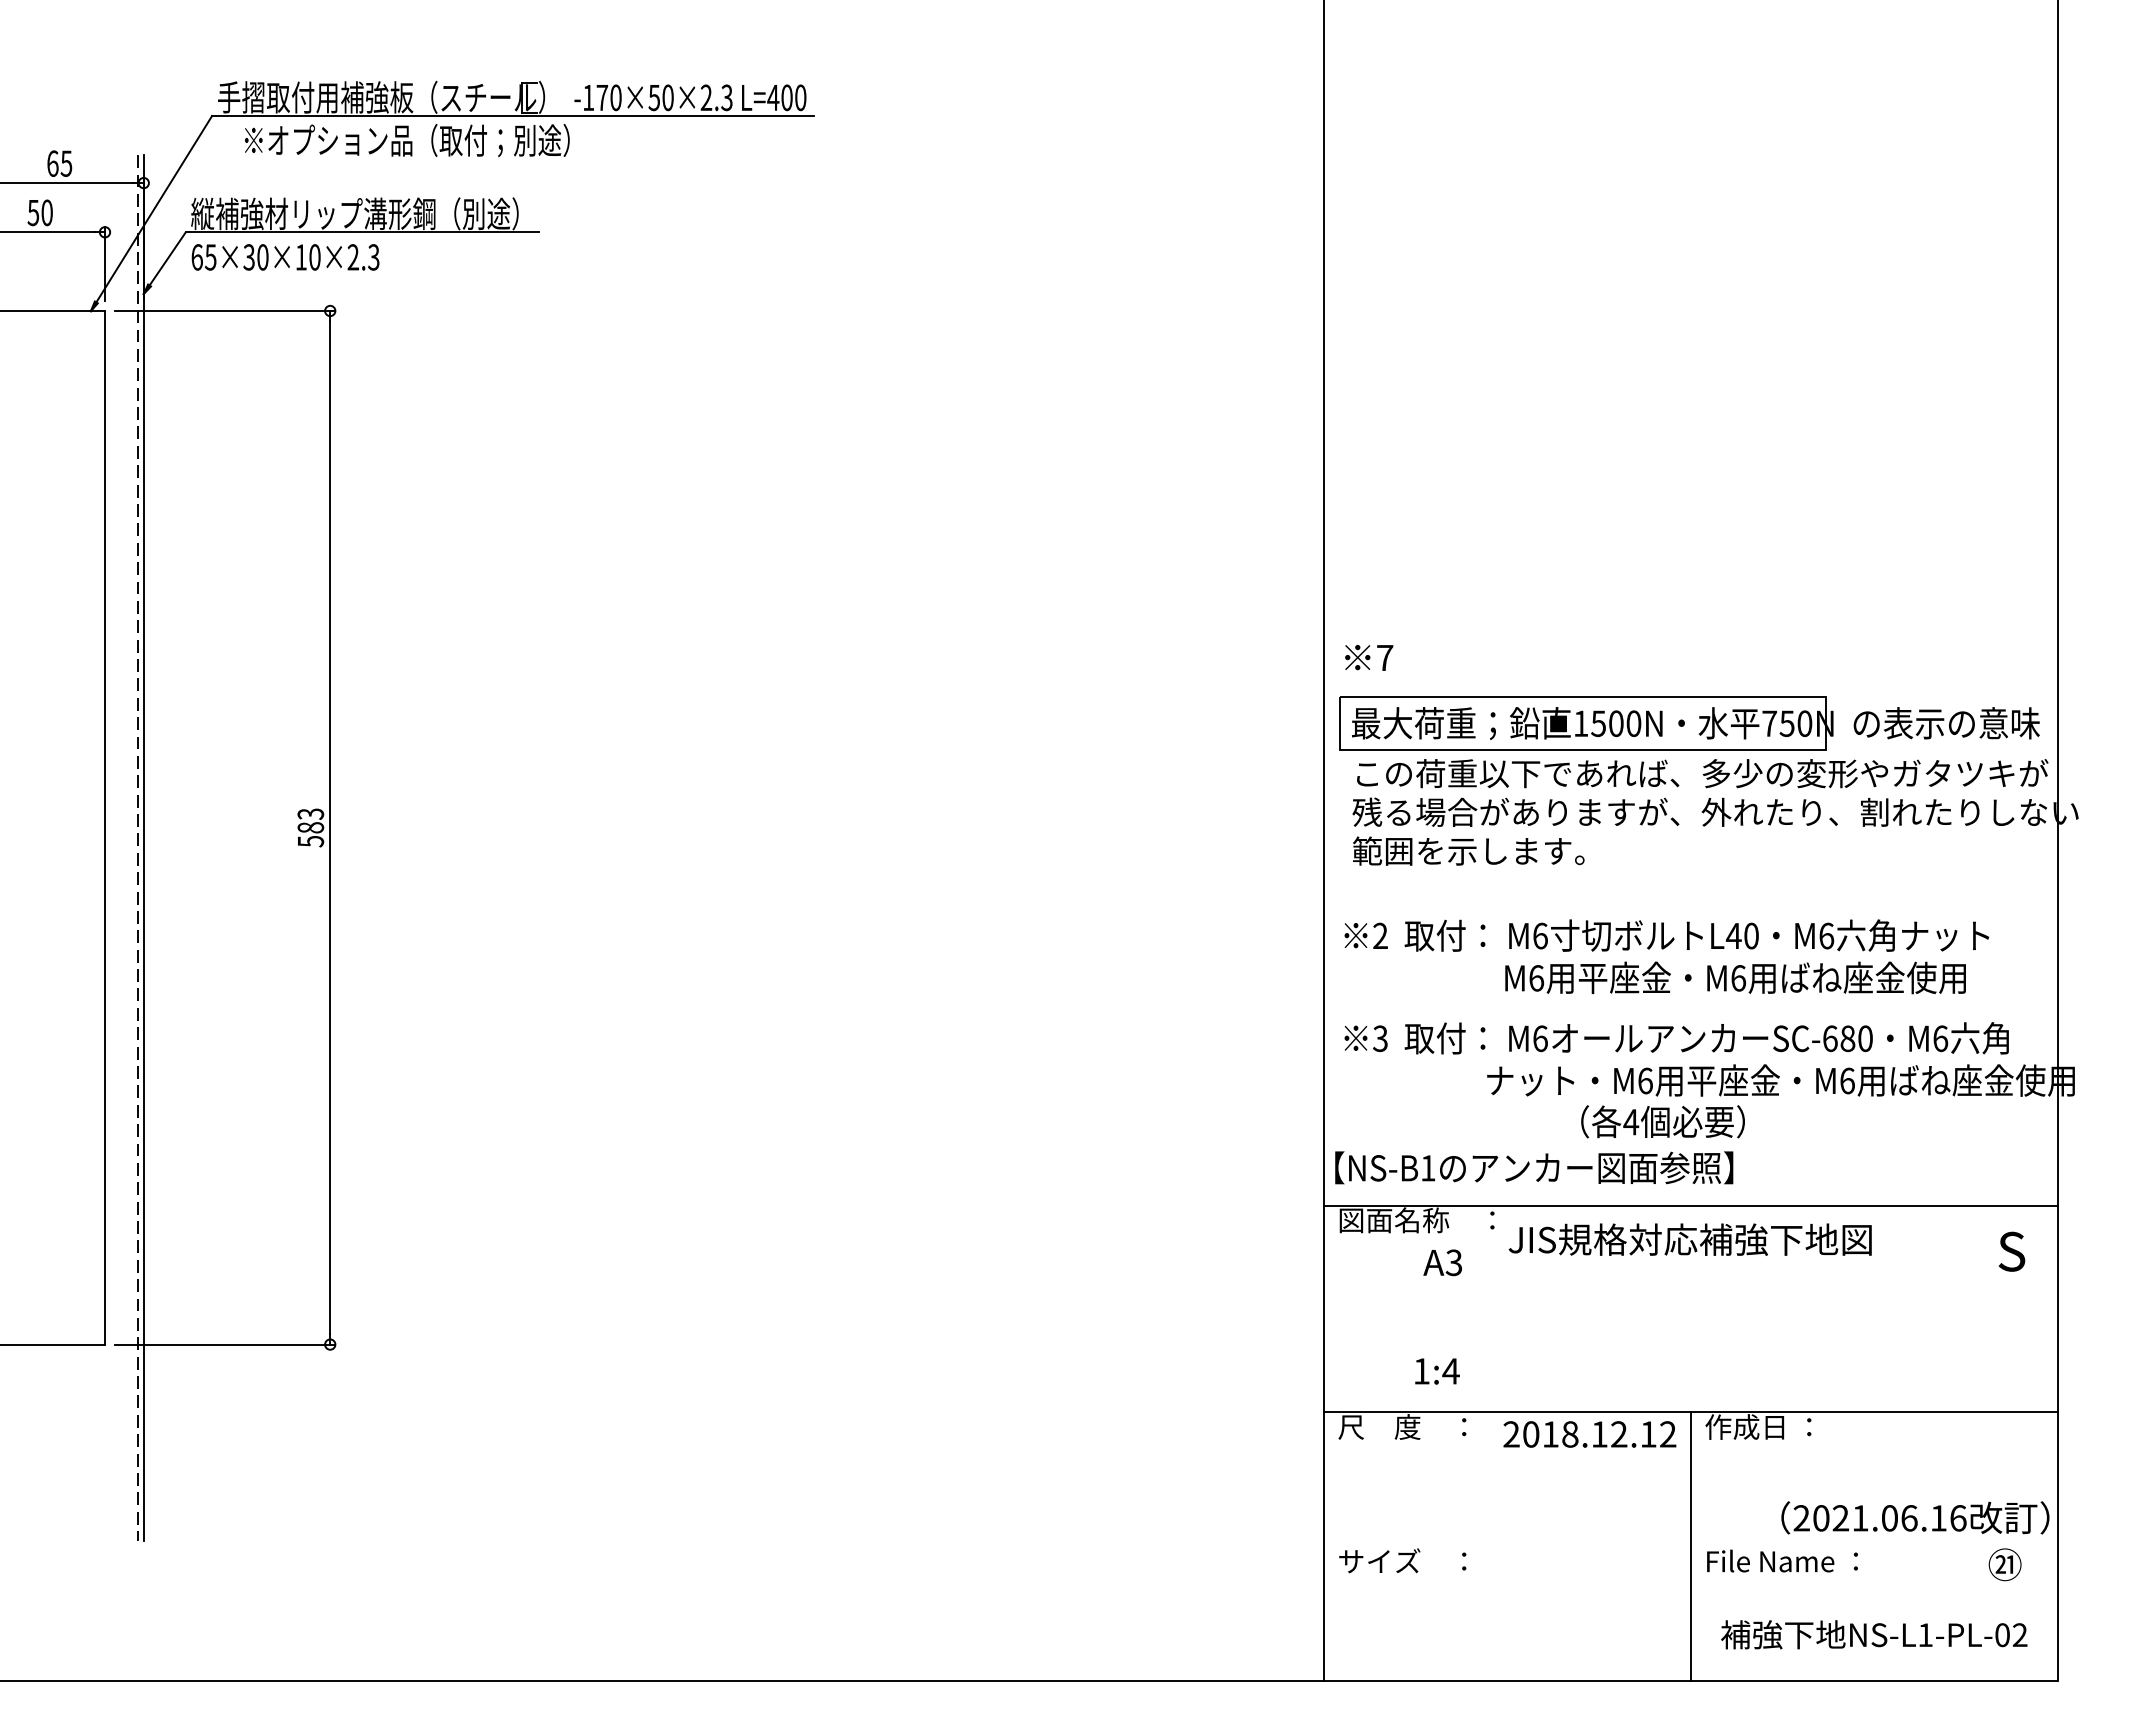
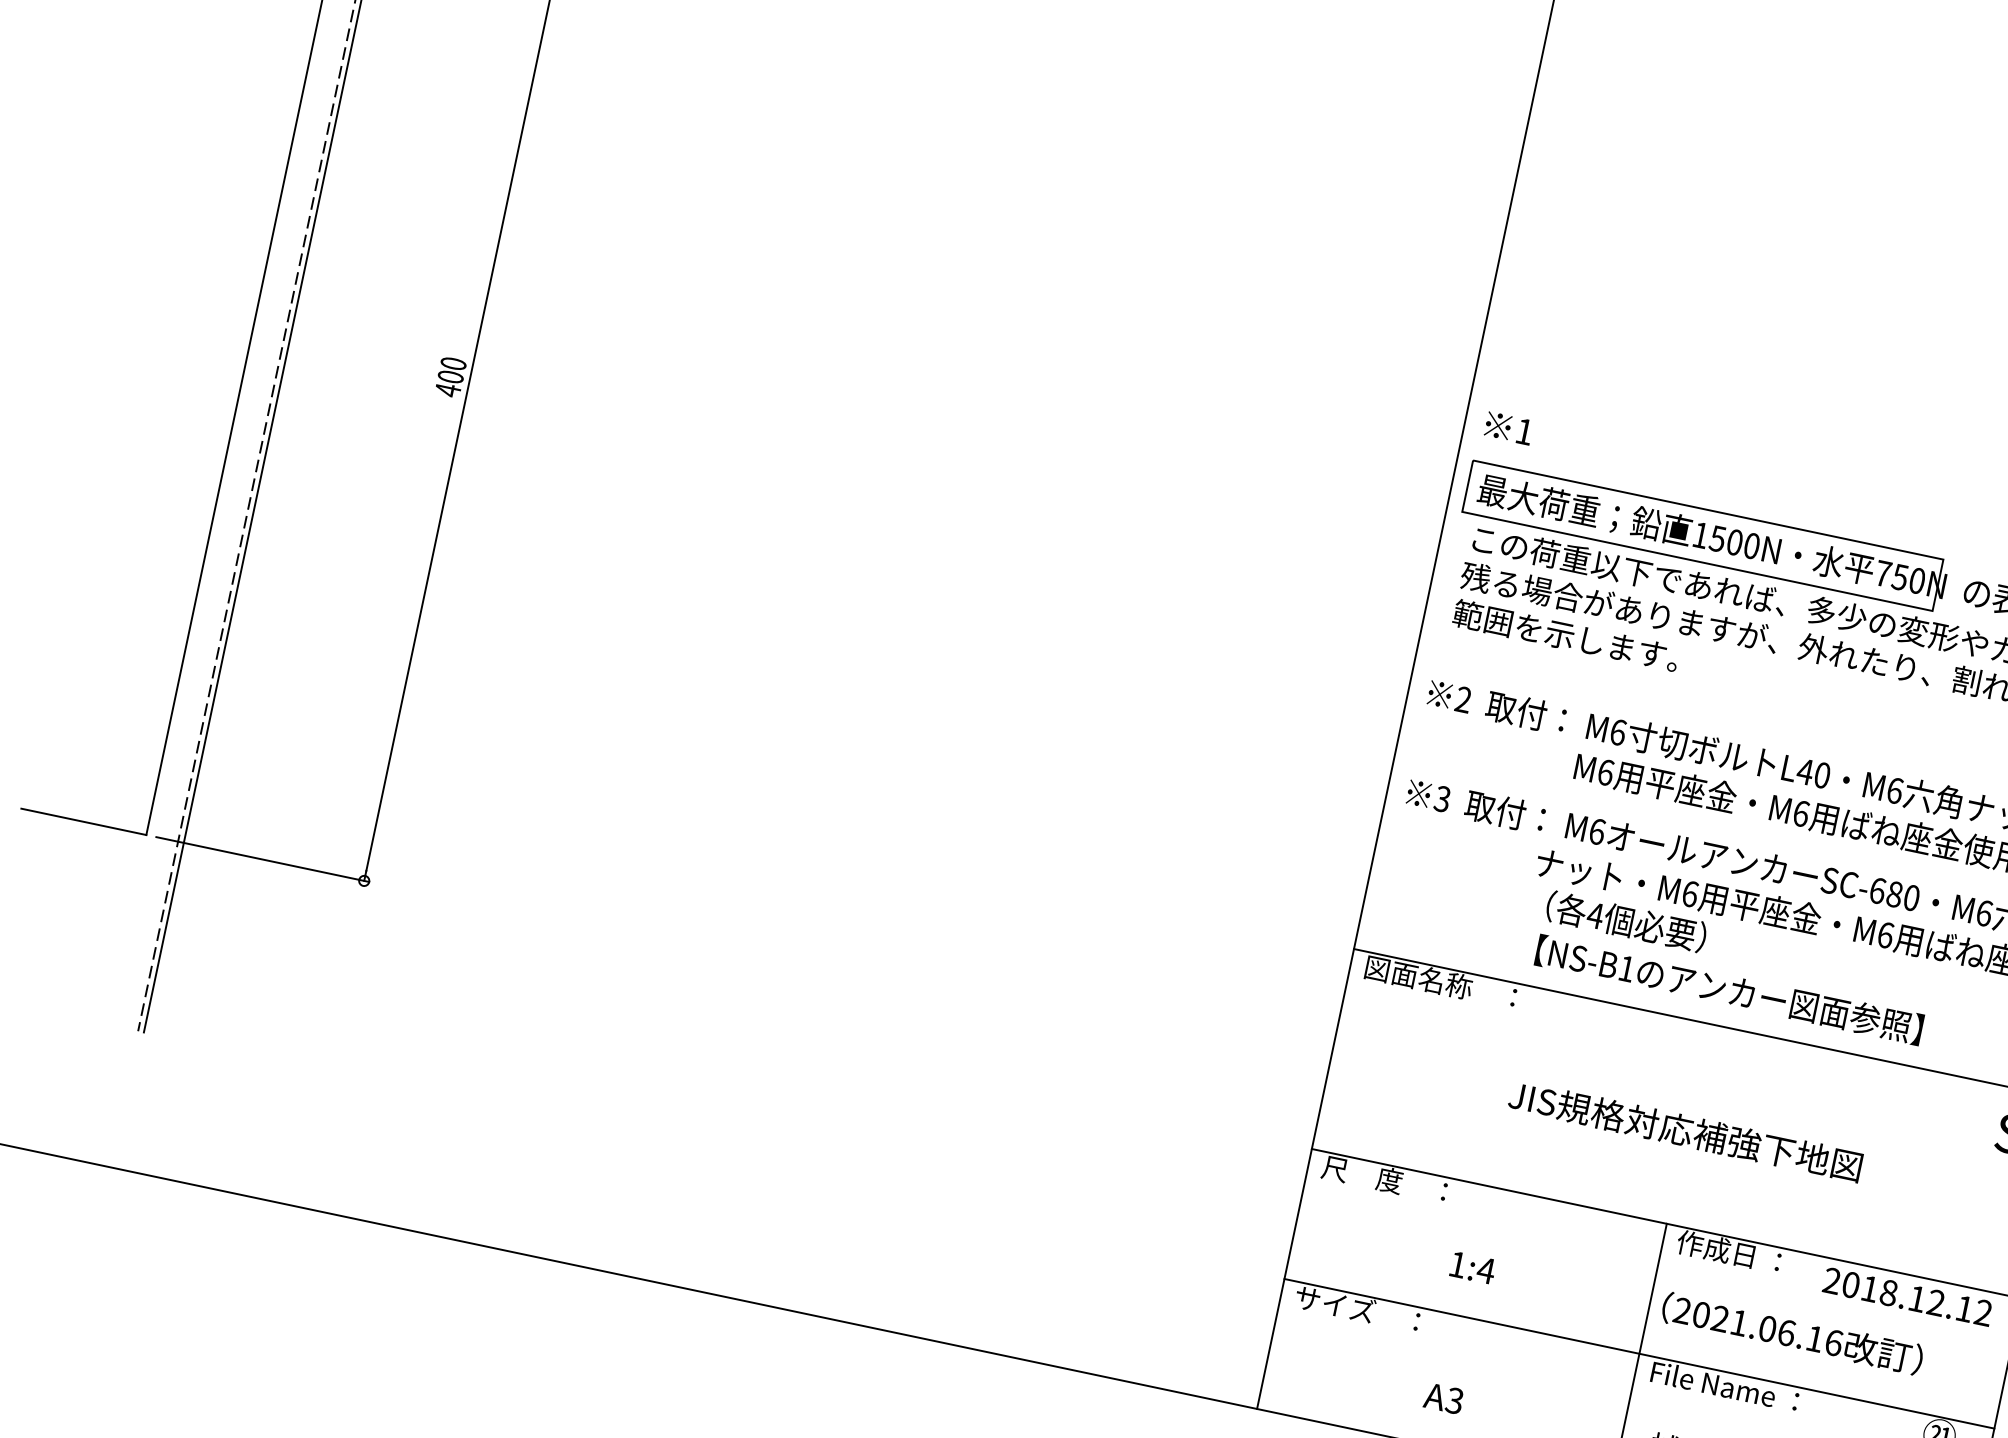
text: (1385, 657) -> (1525, 431), 7 -> 1
text: (310, 827) -> (450, 376), 583 -> 400
text: (1662, 1121) -> (1625, 921), moved
text: (1534, 1167) -> (1729, 989), moved
text: (1689, 1239) -> (1684, 1130), moved
text: (1442, 1262) -> (1443, 1398), moved
text: (1437, 1371) -> (1473, 1268), moved
text: (1589, 1434) -> (1907, 1296), moved
text: (1915, 1517) -> (1792, 1333), moved
line: (1690, 1546) -> (1638, 1353), added

